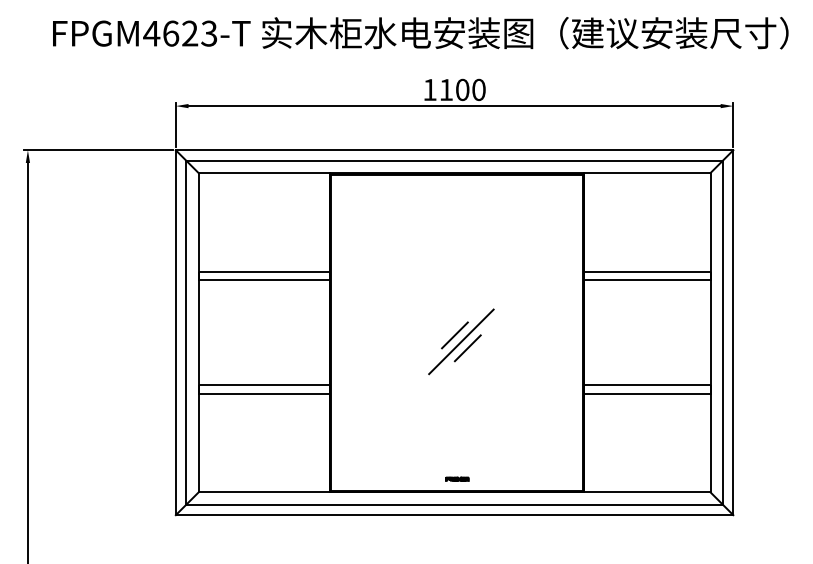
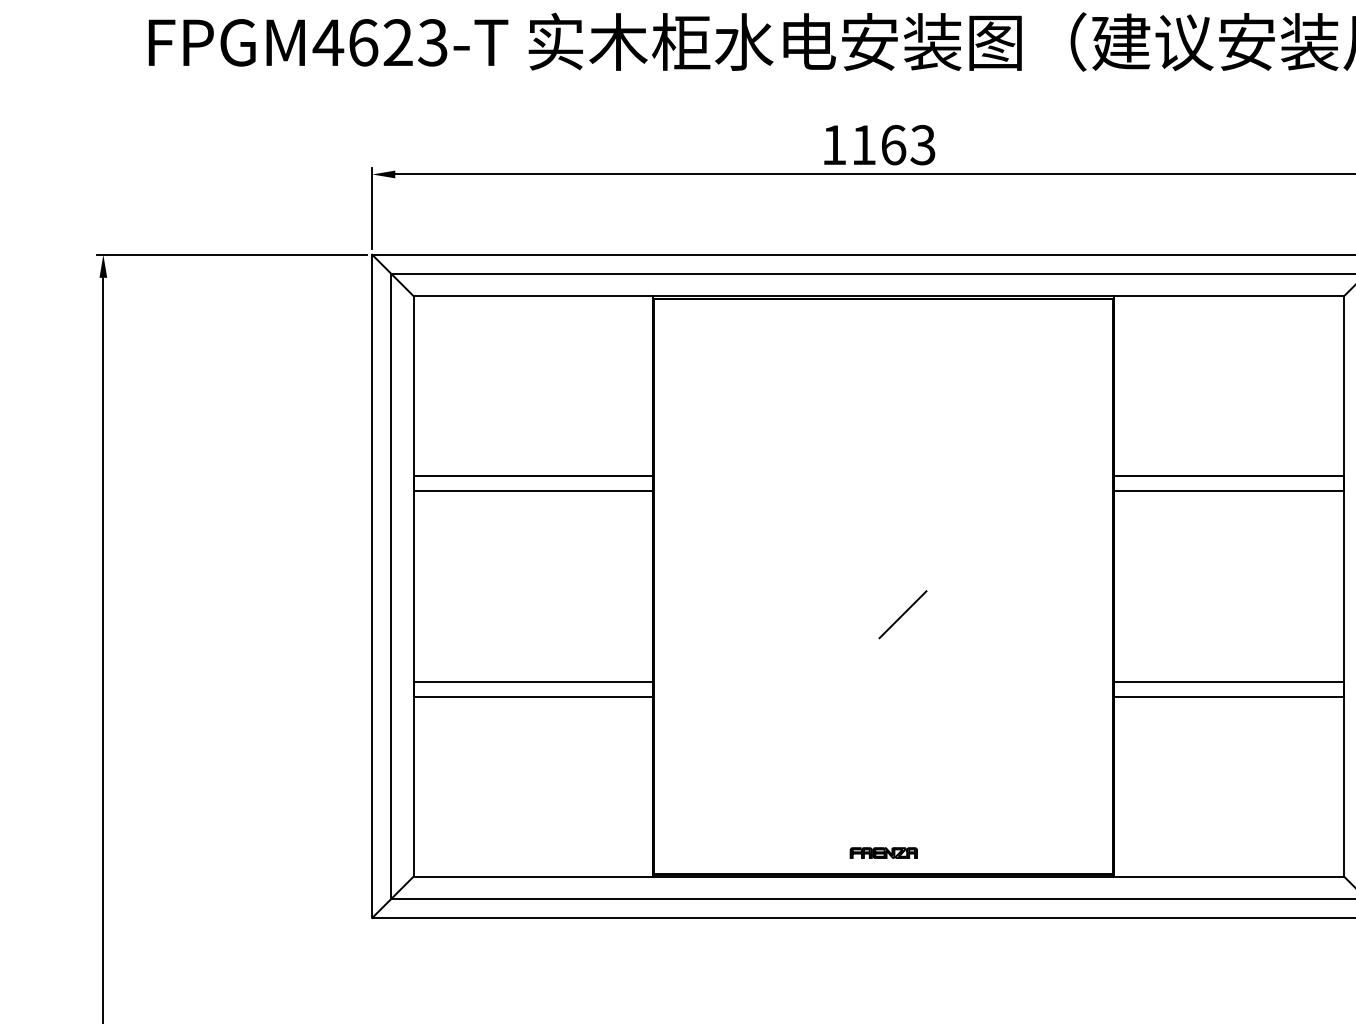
text: (470, 89) -> (907, 144), 1100 -> 1163
line: (454, 335) -> (878, 591), removed
line: (461, 341) -> (891, 602), removed
part: (457, 478) -> (884, 851), size x1.6

